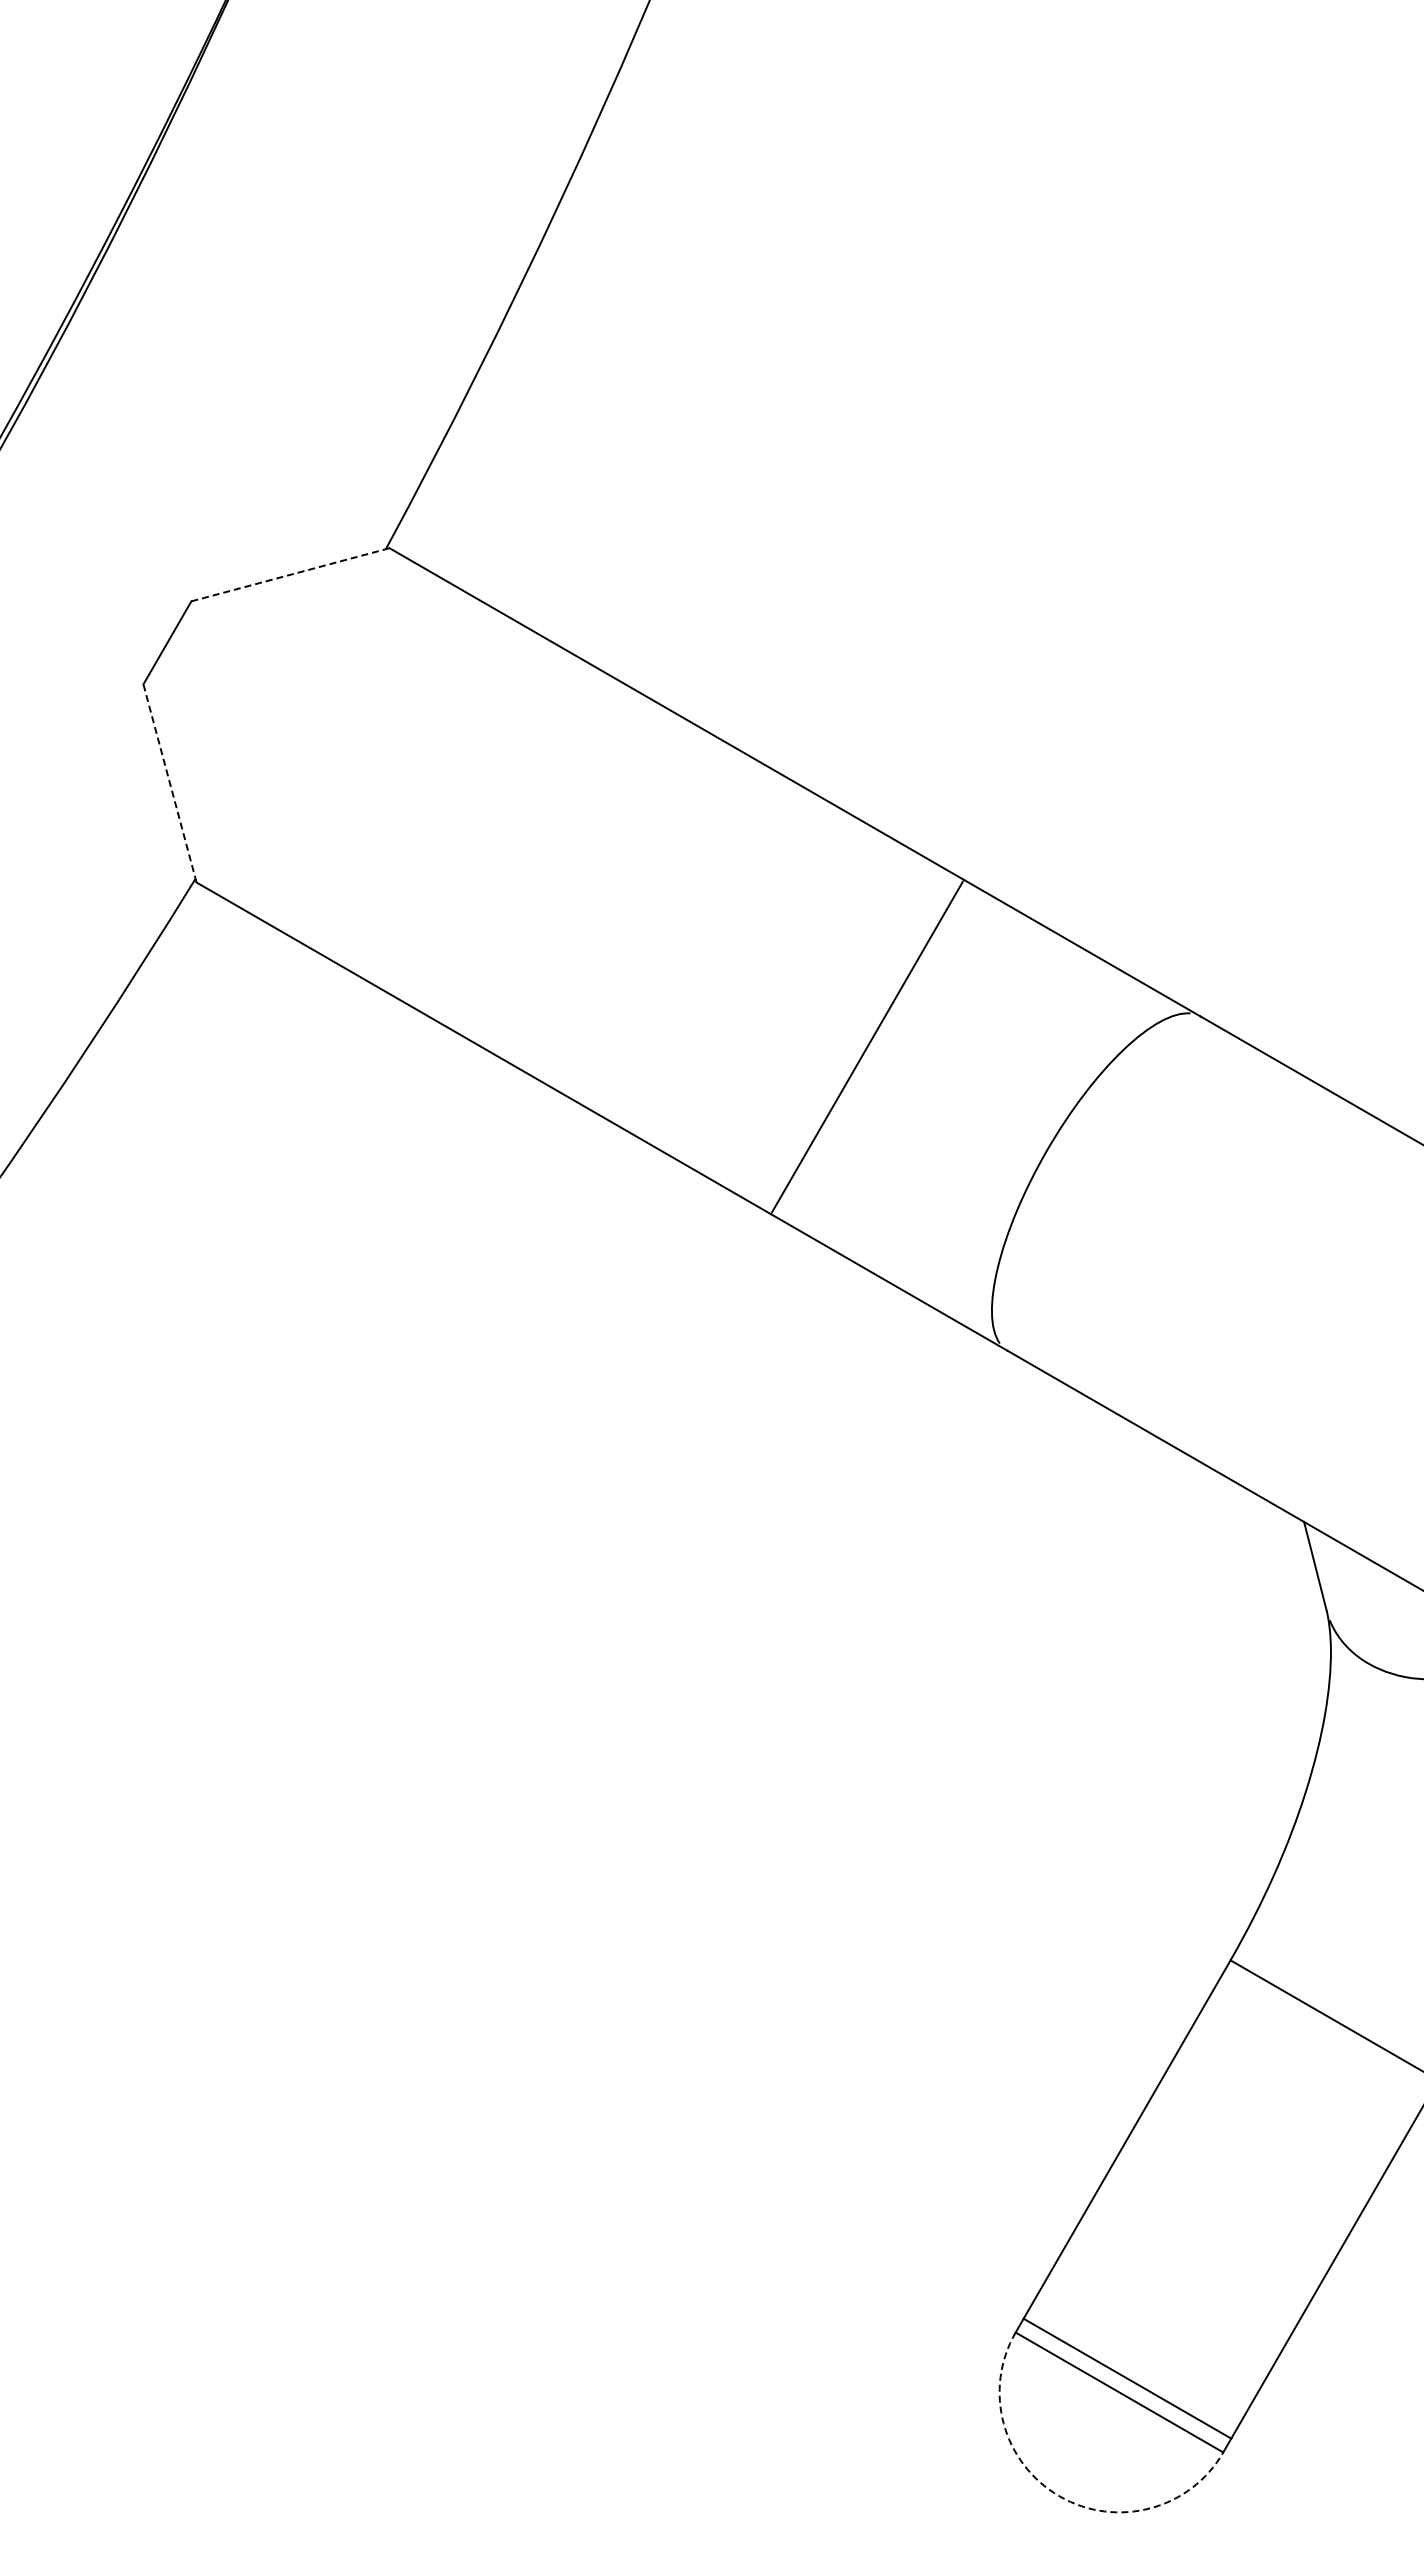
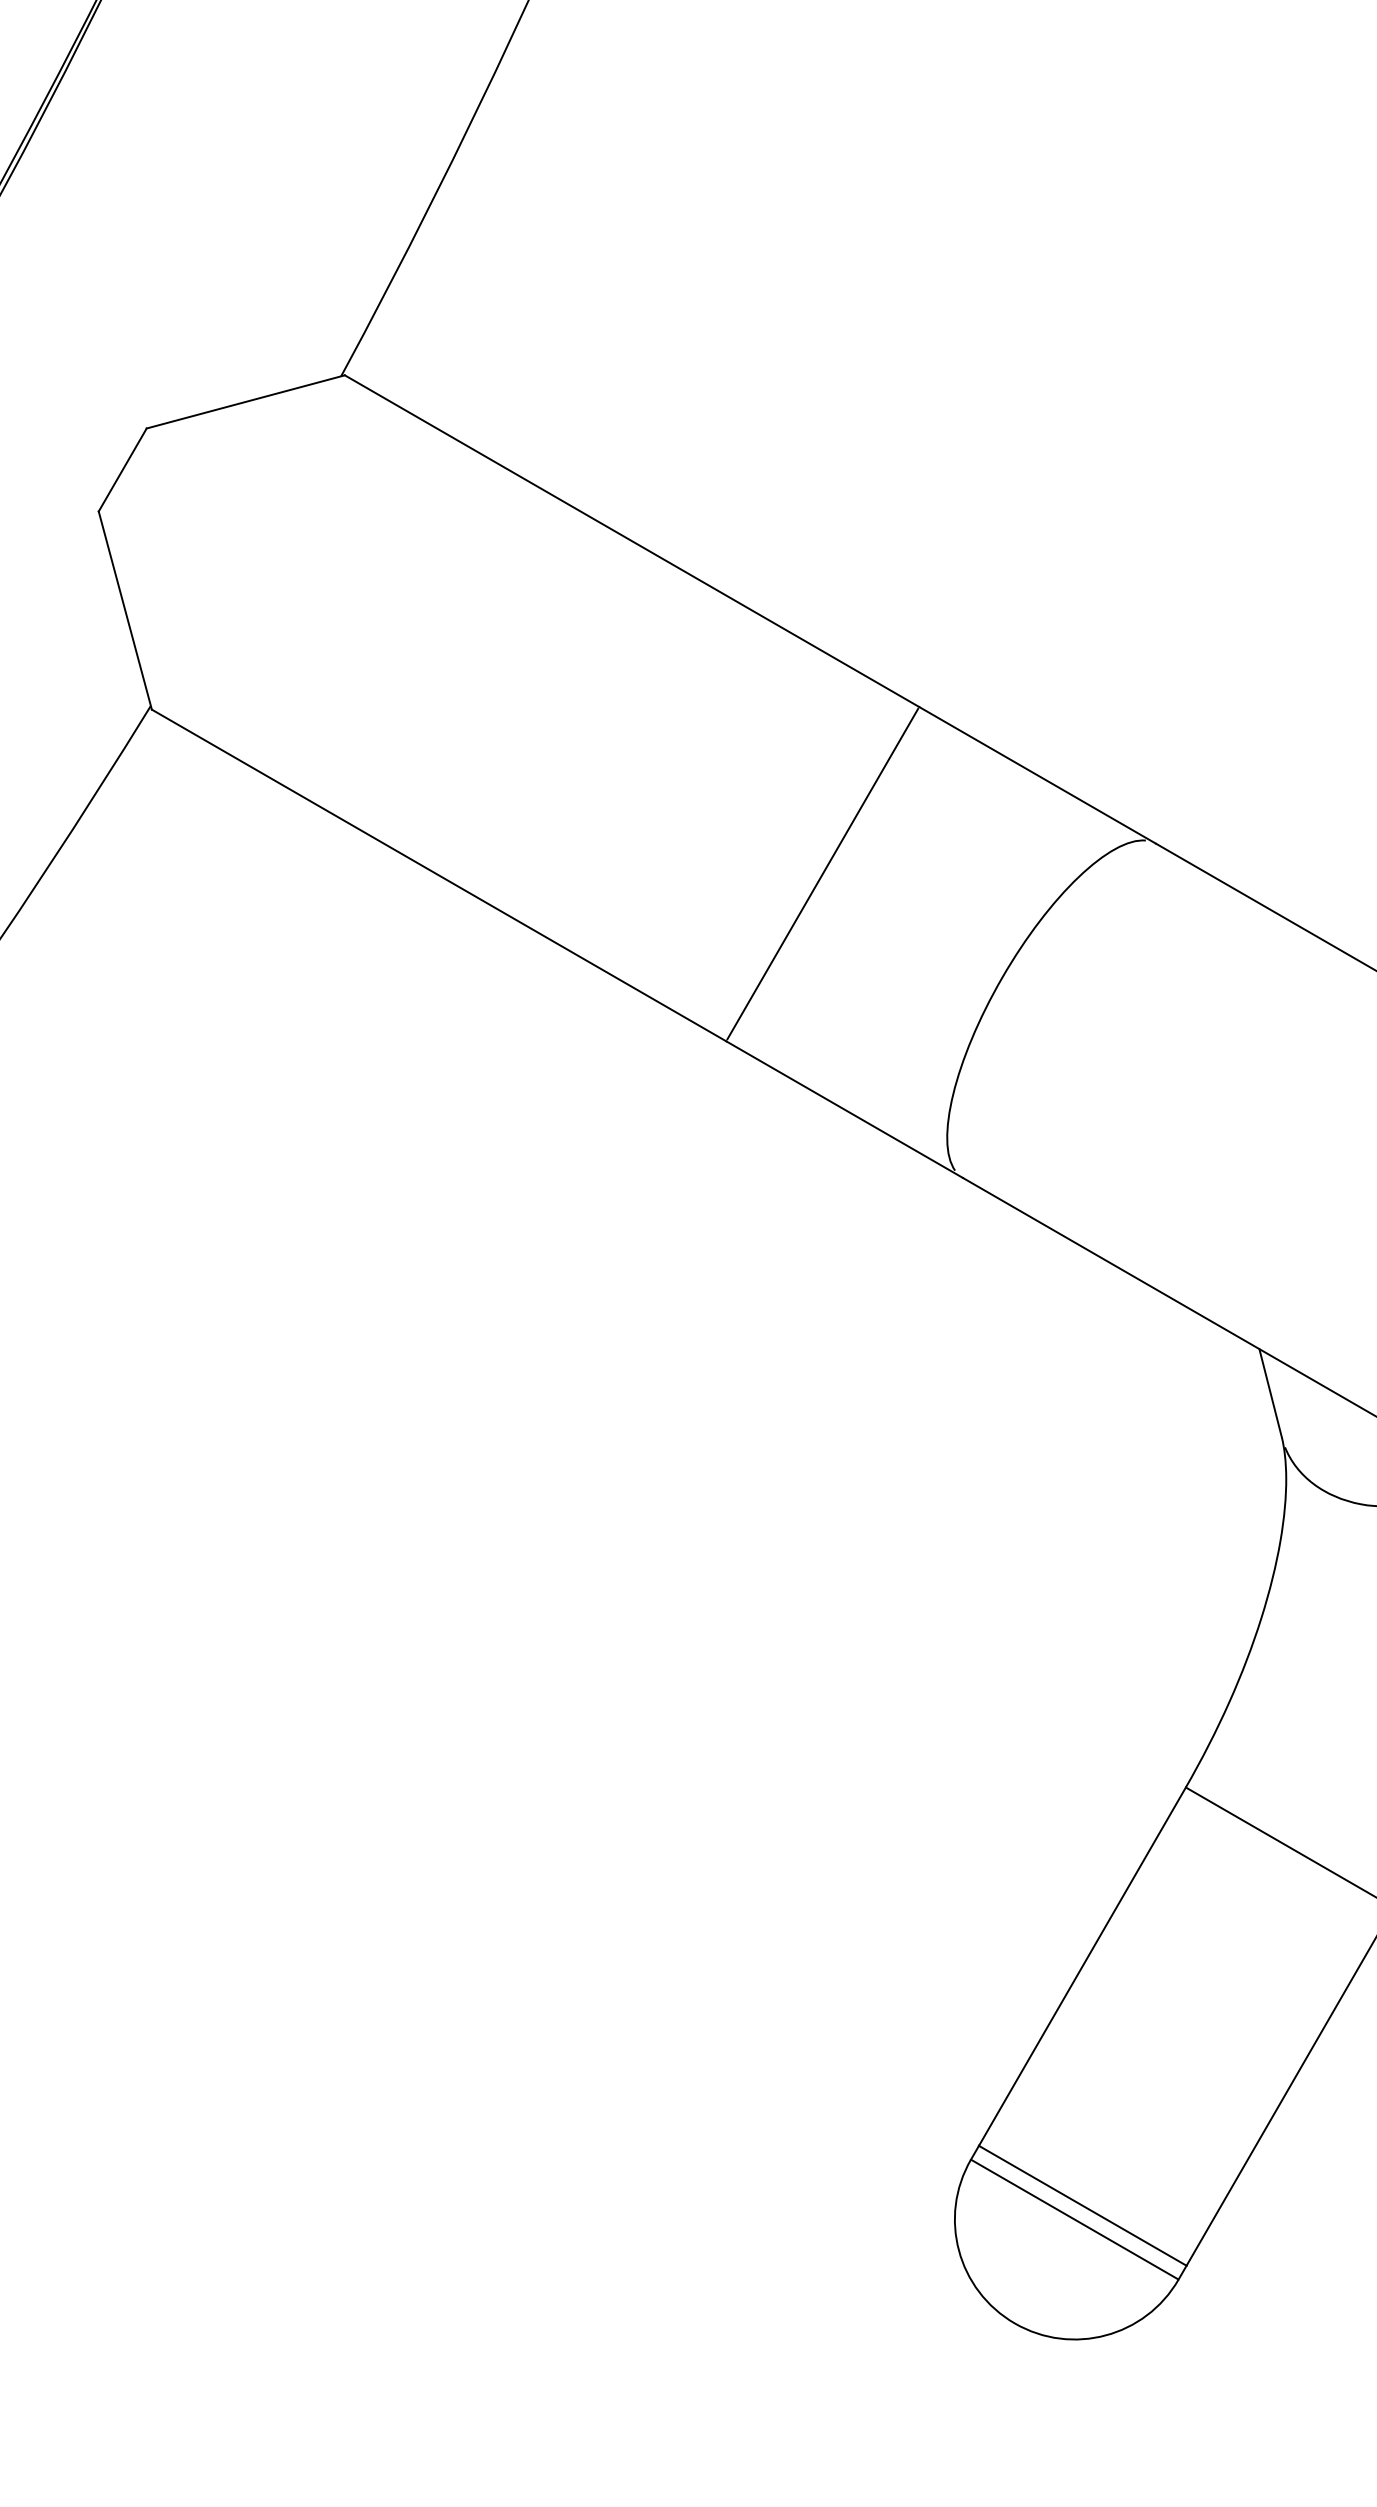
line: (290, 574) -> (245, 401), dashed -> solid
line: (170, 783) -> (125, 610), dashed -> solid
arc: (1059, 2496) -> (1014, 2323), dashed -> solid

